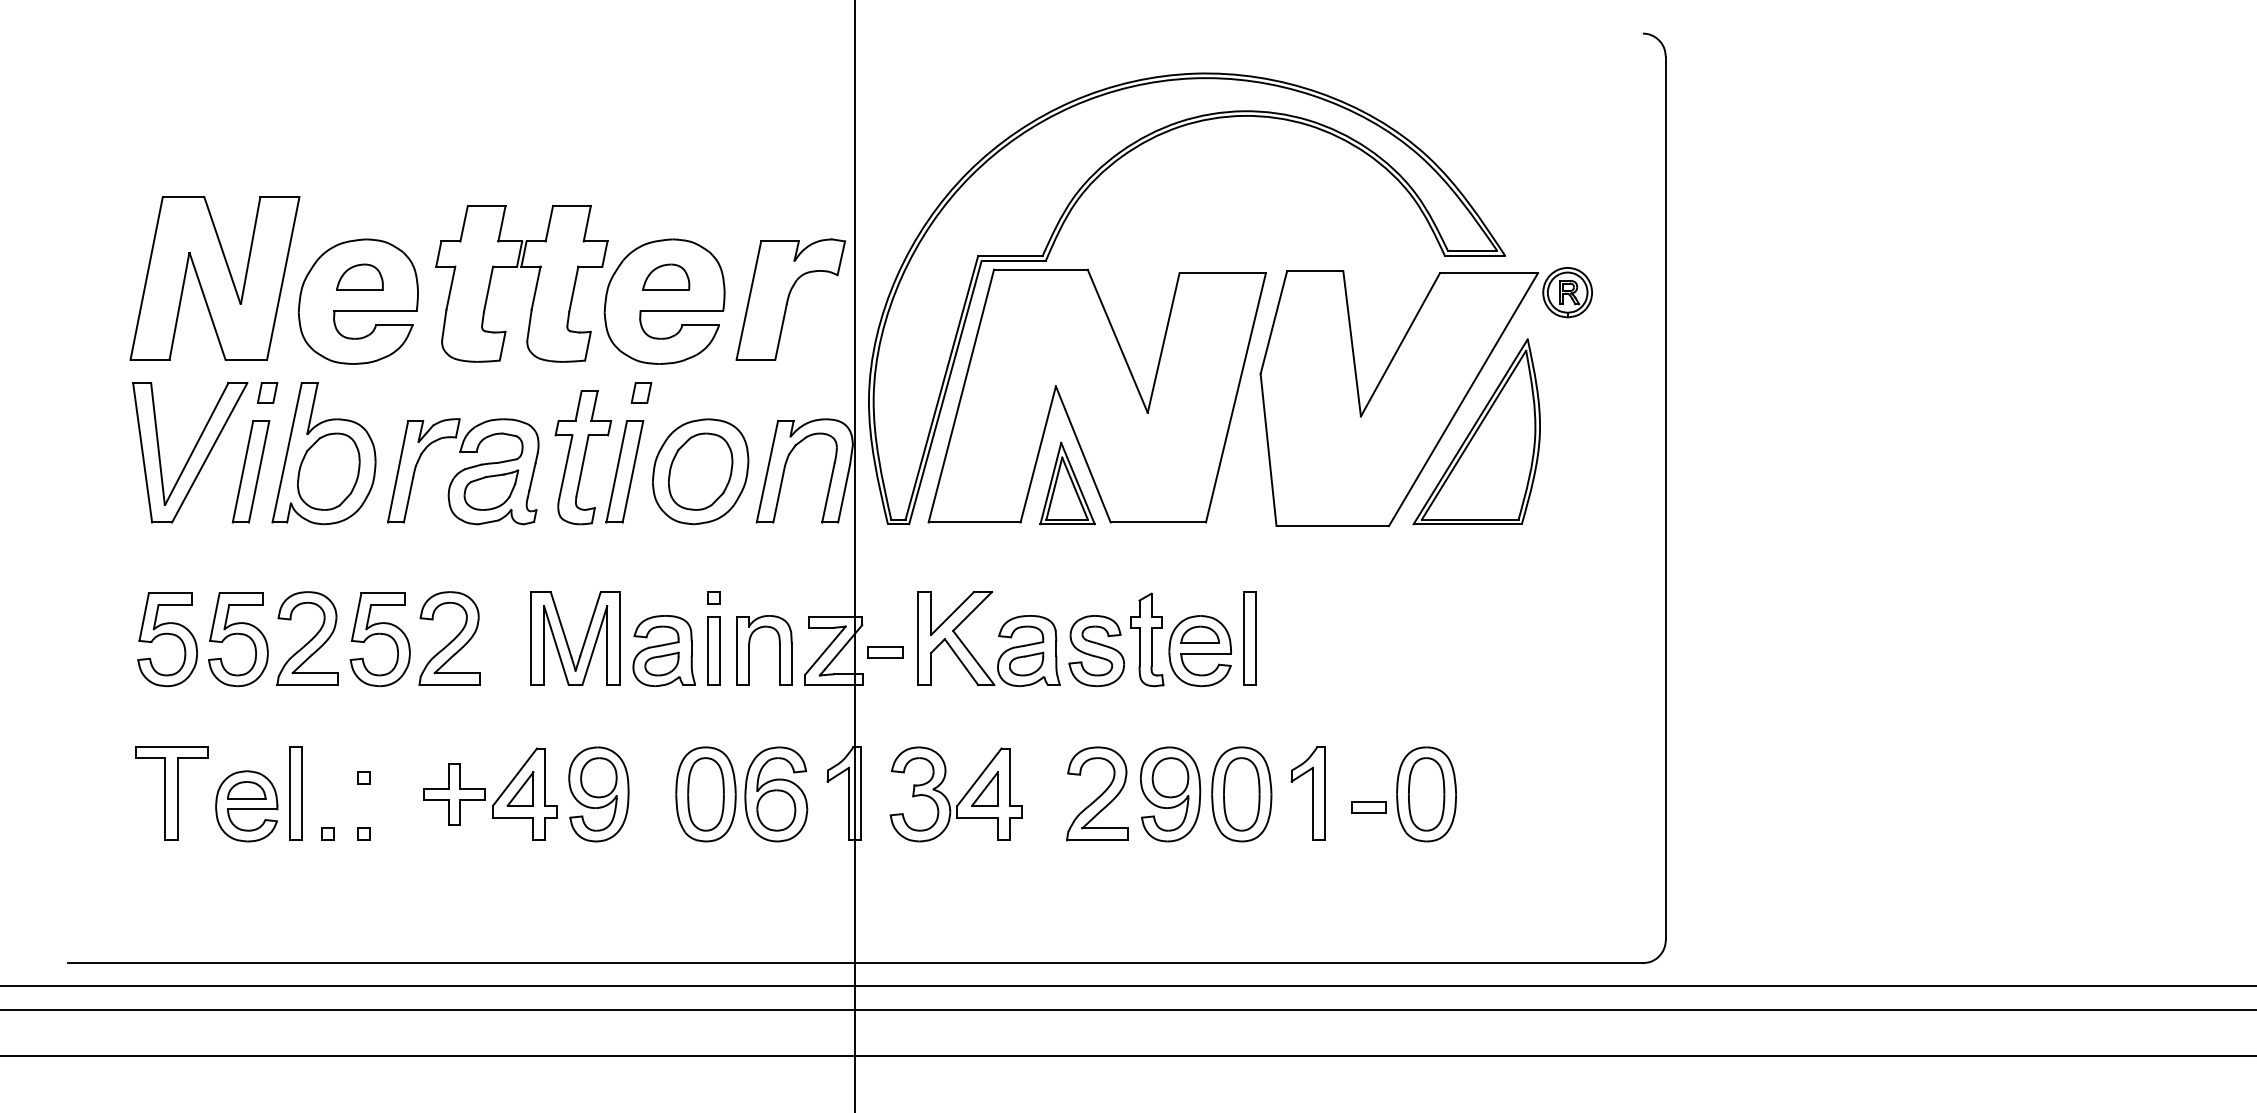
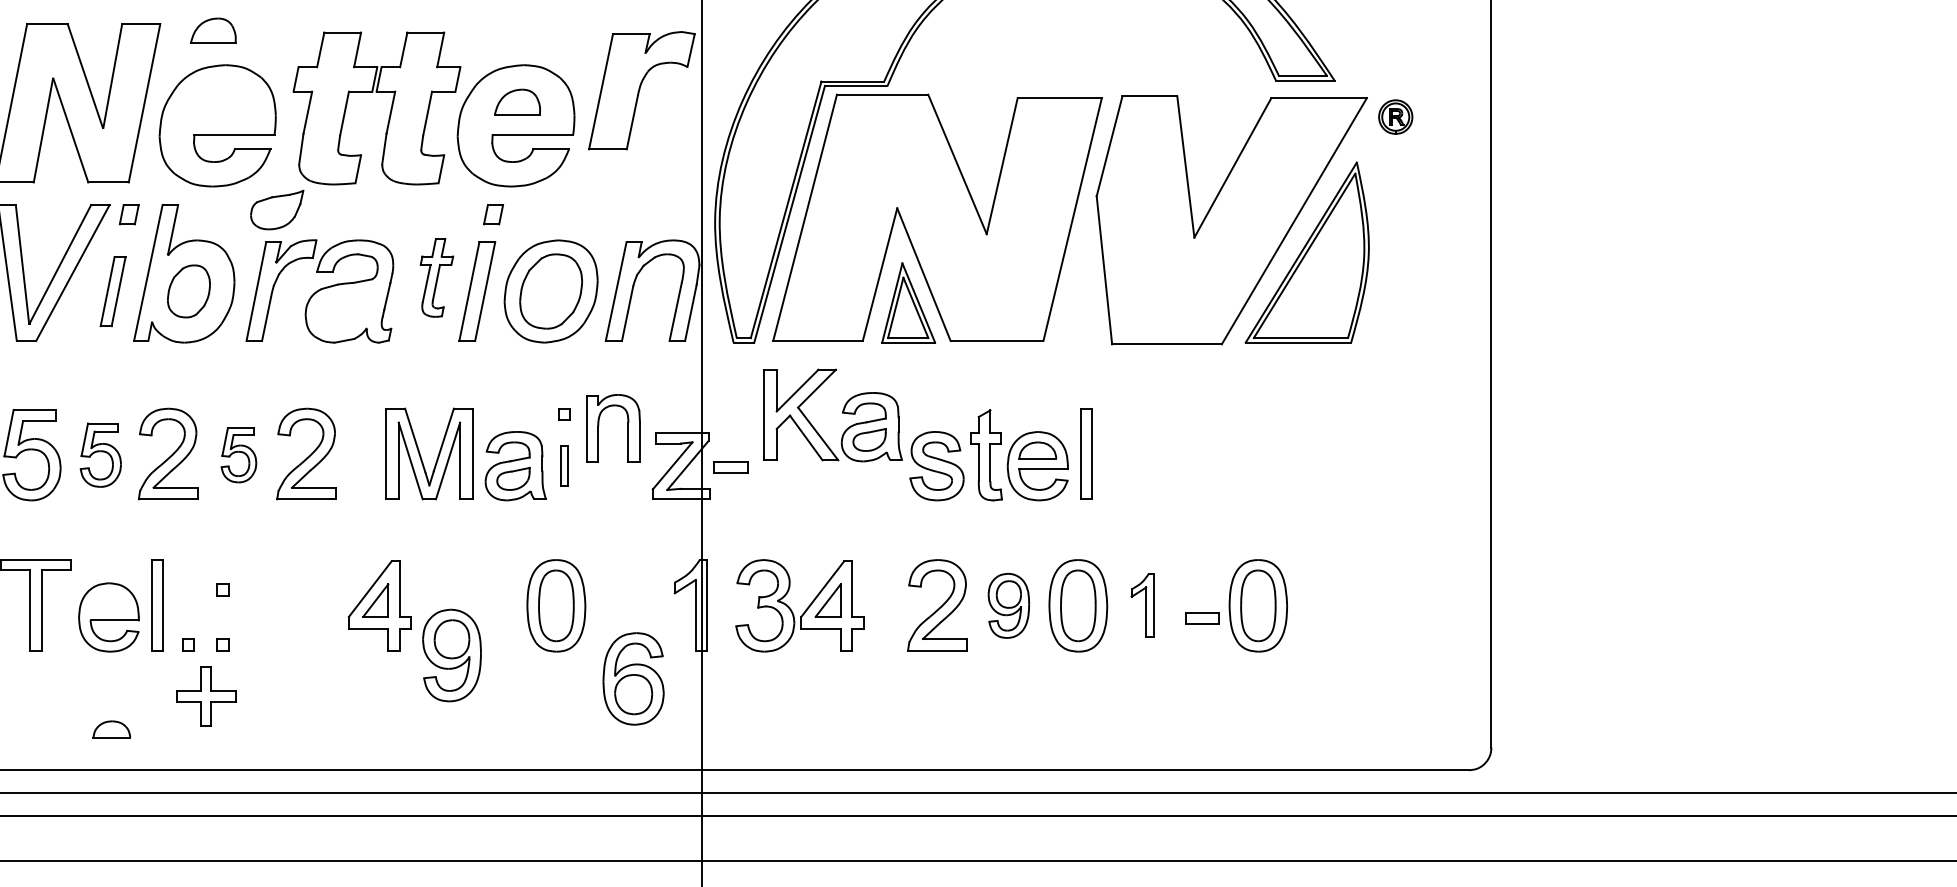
part: (359, 276) -> (212, 30), moved
part: (1567, 292) -> (1395, 116), size x0.7
part: (790, 299) -> (641, 90), moved
part: (583, 457) -> (437, 277), size x0.6
part: (250, 471) -> (112, 291), size x0.7
part: (328, 471) -> (188, 291), size x0.7
part: (491, 489) -> (277, 209), moved
part: (998, 636) -> (842, 413), moved
part: (238, 639) -> (100, 454), size x0.7
part: (379, 639) -> (238, 454), size x0.6
part: (713, 650) -> (563, 465), size x0.6
part: (749, 650) -> (598, 428), moved
part: (246, 790) -> (111, 729), moved
part: (1307, 793) -> (1142, 604), size x0.7
part: (454, 794) -> (206, 696), moved
part: (598, 794) -> (451, 655), moved
part: (776, 794) -> (633, 679), moved
part: (1170, 794) -> (1008, 605), size x0.7

